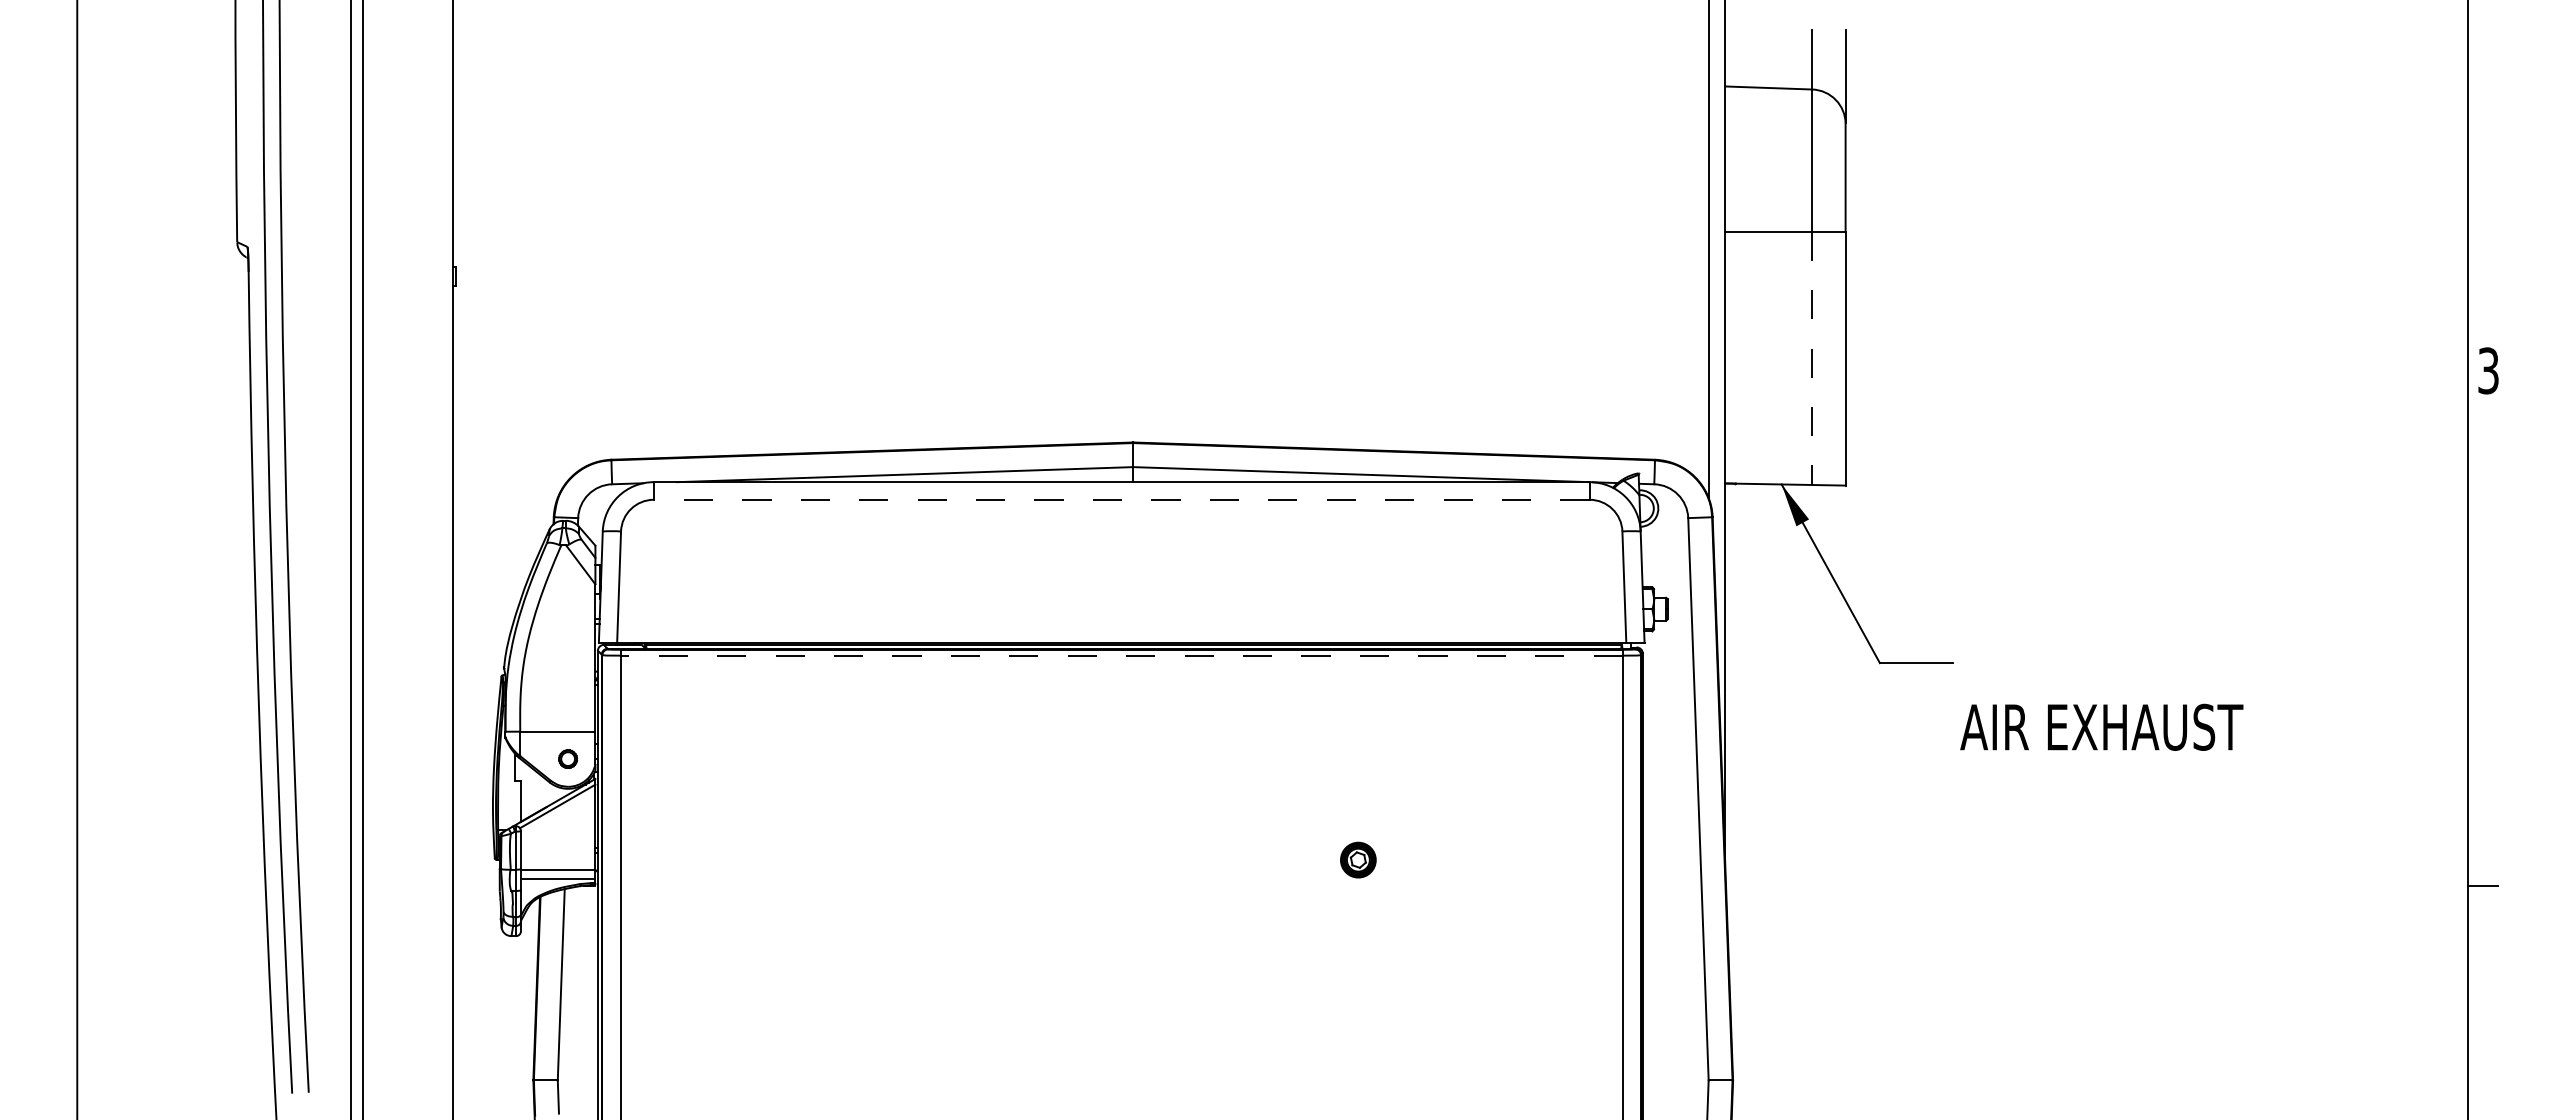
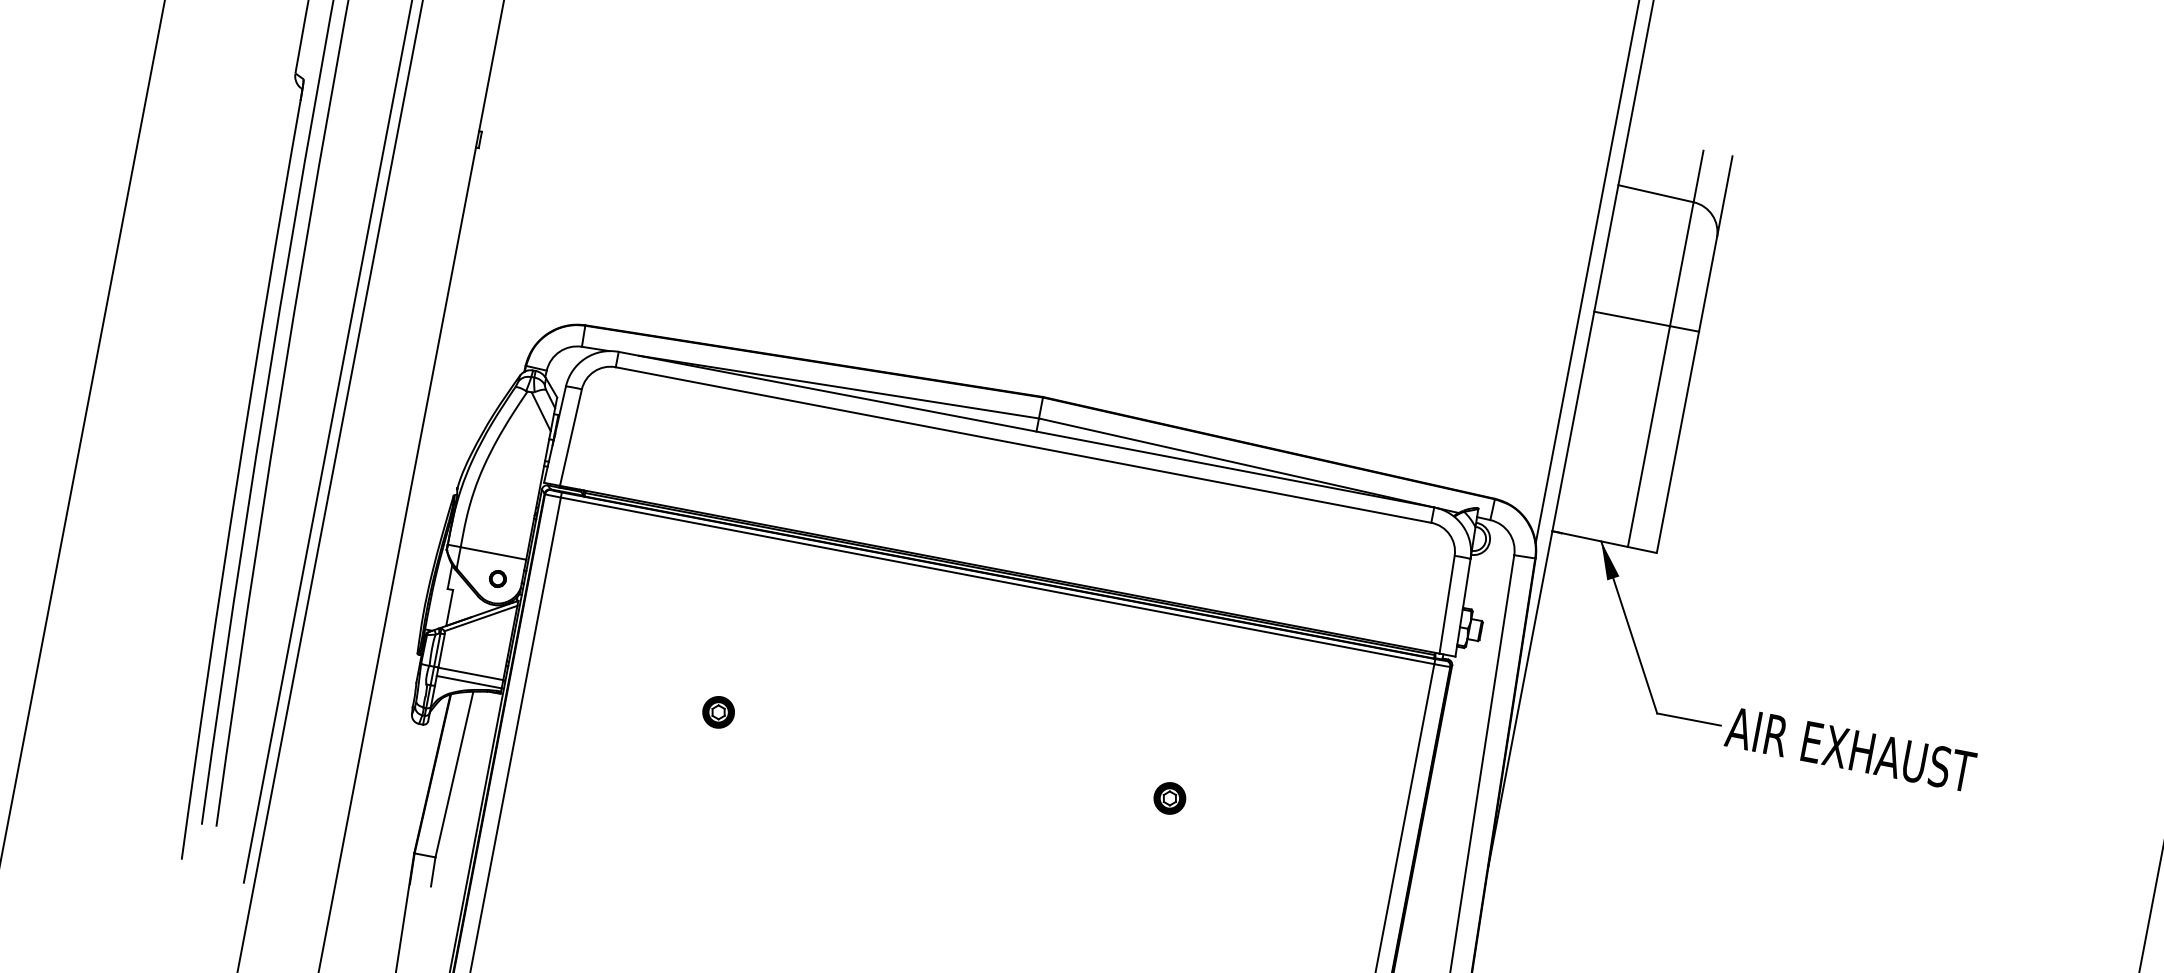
line: (1812, 358) -> (1649, 436), dashed -> solid
line: (1121, 499) -> (1023, 444), dashed -> solid
line: (1121, 655) -> (997, 580), dashed -> solid
text: (2101, 726) -> (1850, 748), moved
part: (840, 859) -> (718, 711), added

